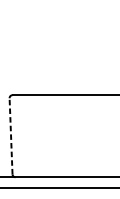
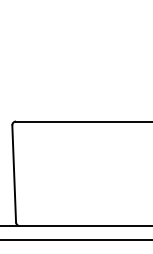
line: (11, 136) -> (14, 173), dashed -> solid

